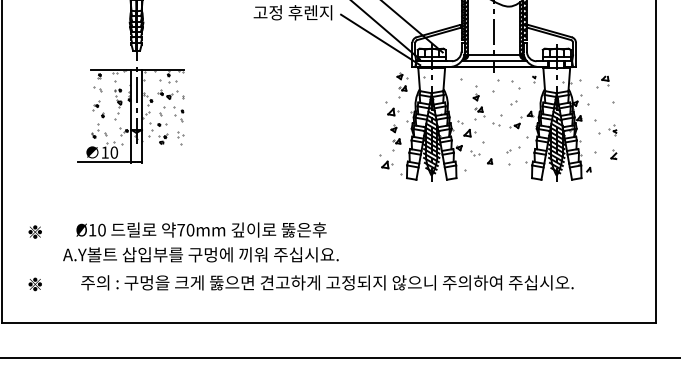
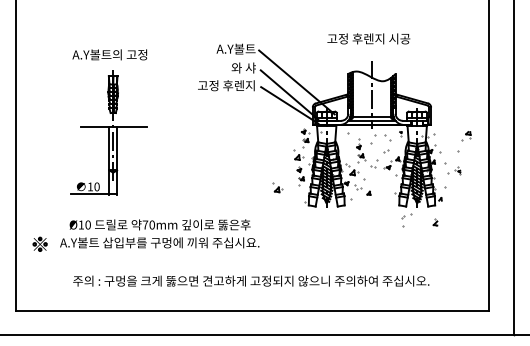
part: (602, 82) -> (466, 136), moved
hatch: (136, 106) -> (113, 153), removed
part: (613, 154) -> (435, 222), moved
part: (512, 156) -> (406, 220), moved
part: (385, 161) -> (277, 187), moved
part: (34, 232) -> (39, 244), size x1.6
text: (200, 241) -> (159, 233), moved
part: (34, 284) -> (39, 282), removed

